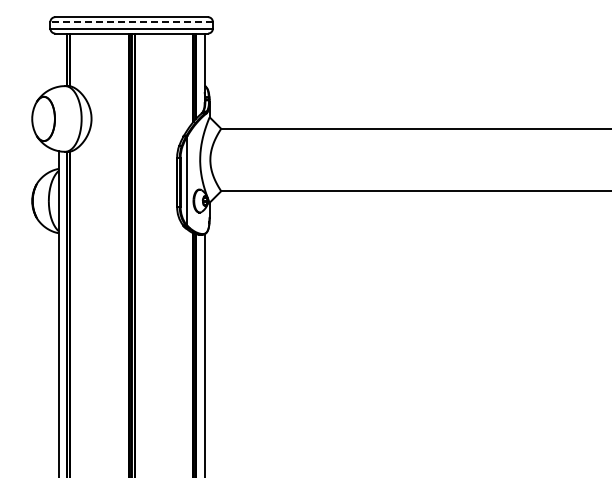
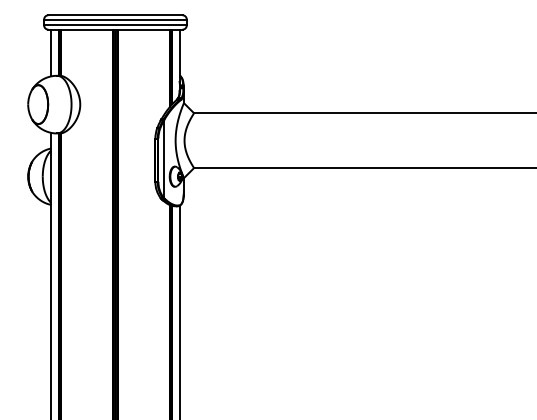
line: (131, 22) -> (115, 19), dashed -> solid
line: (58, 59) -> (51, 52), added

